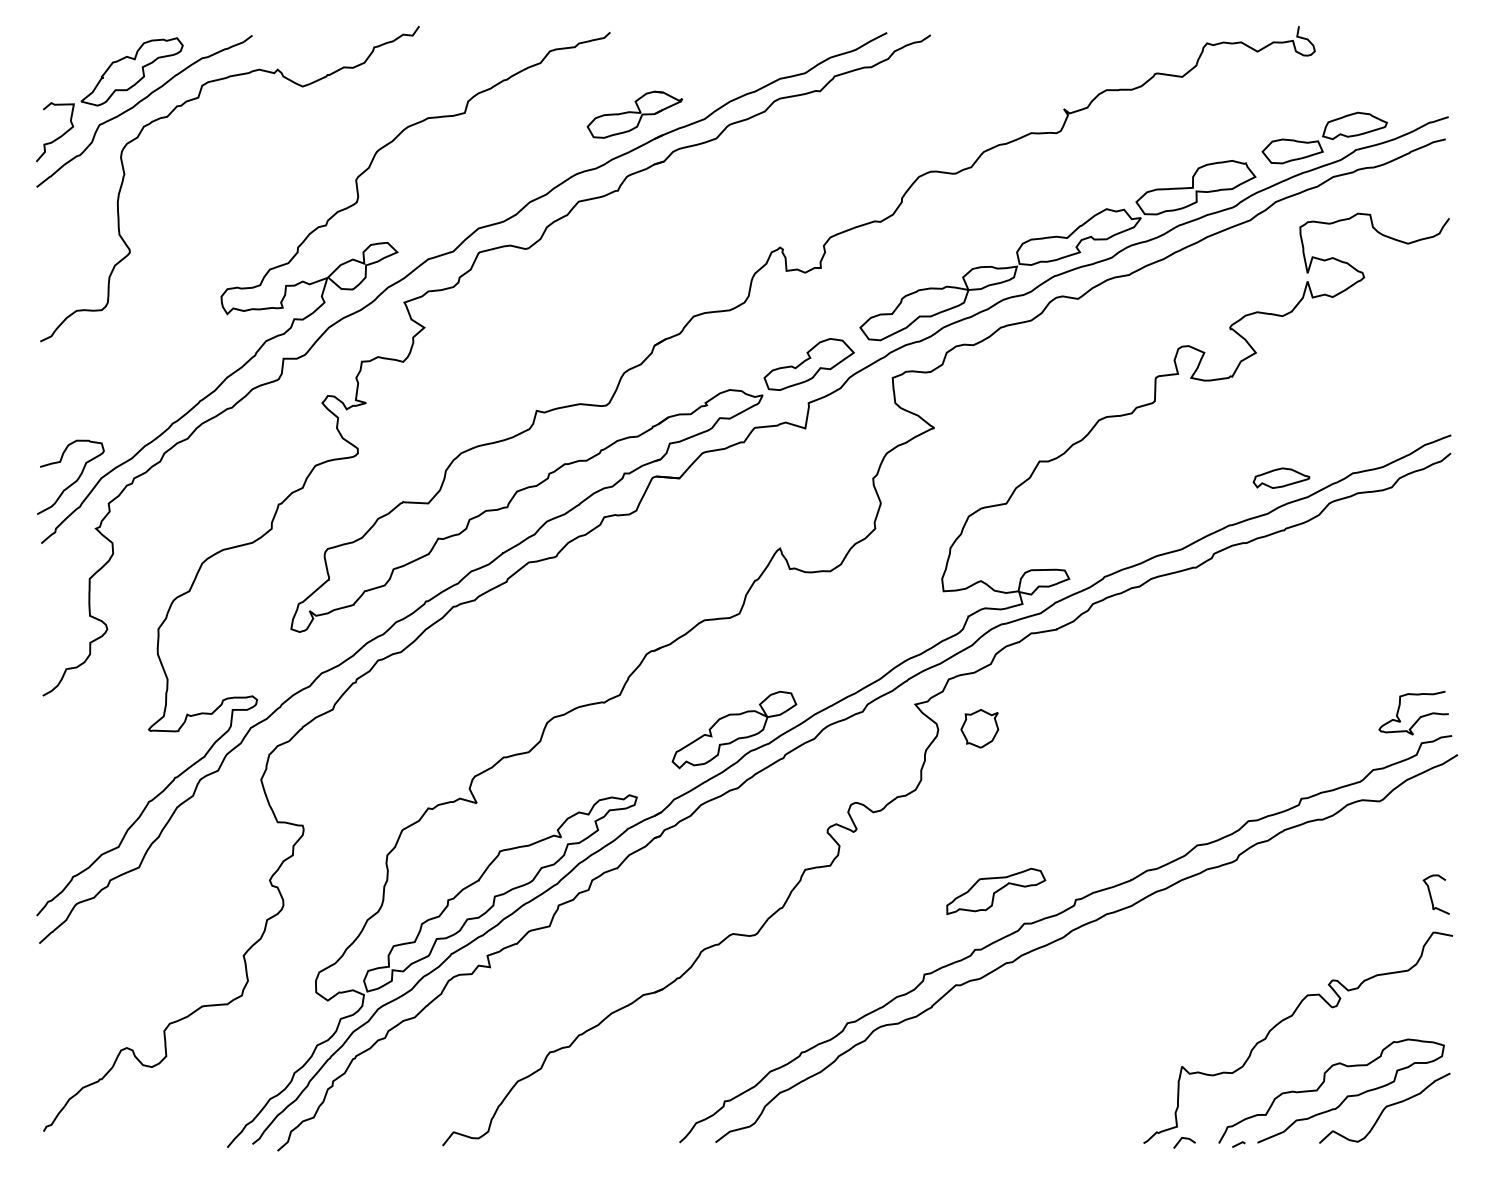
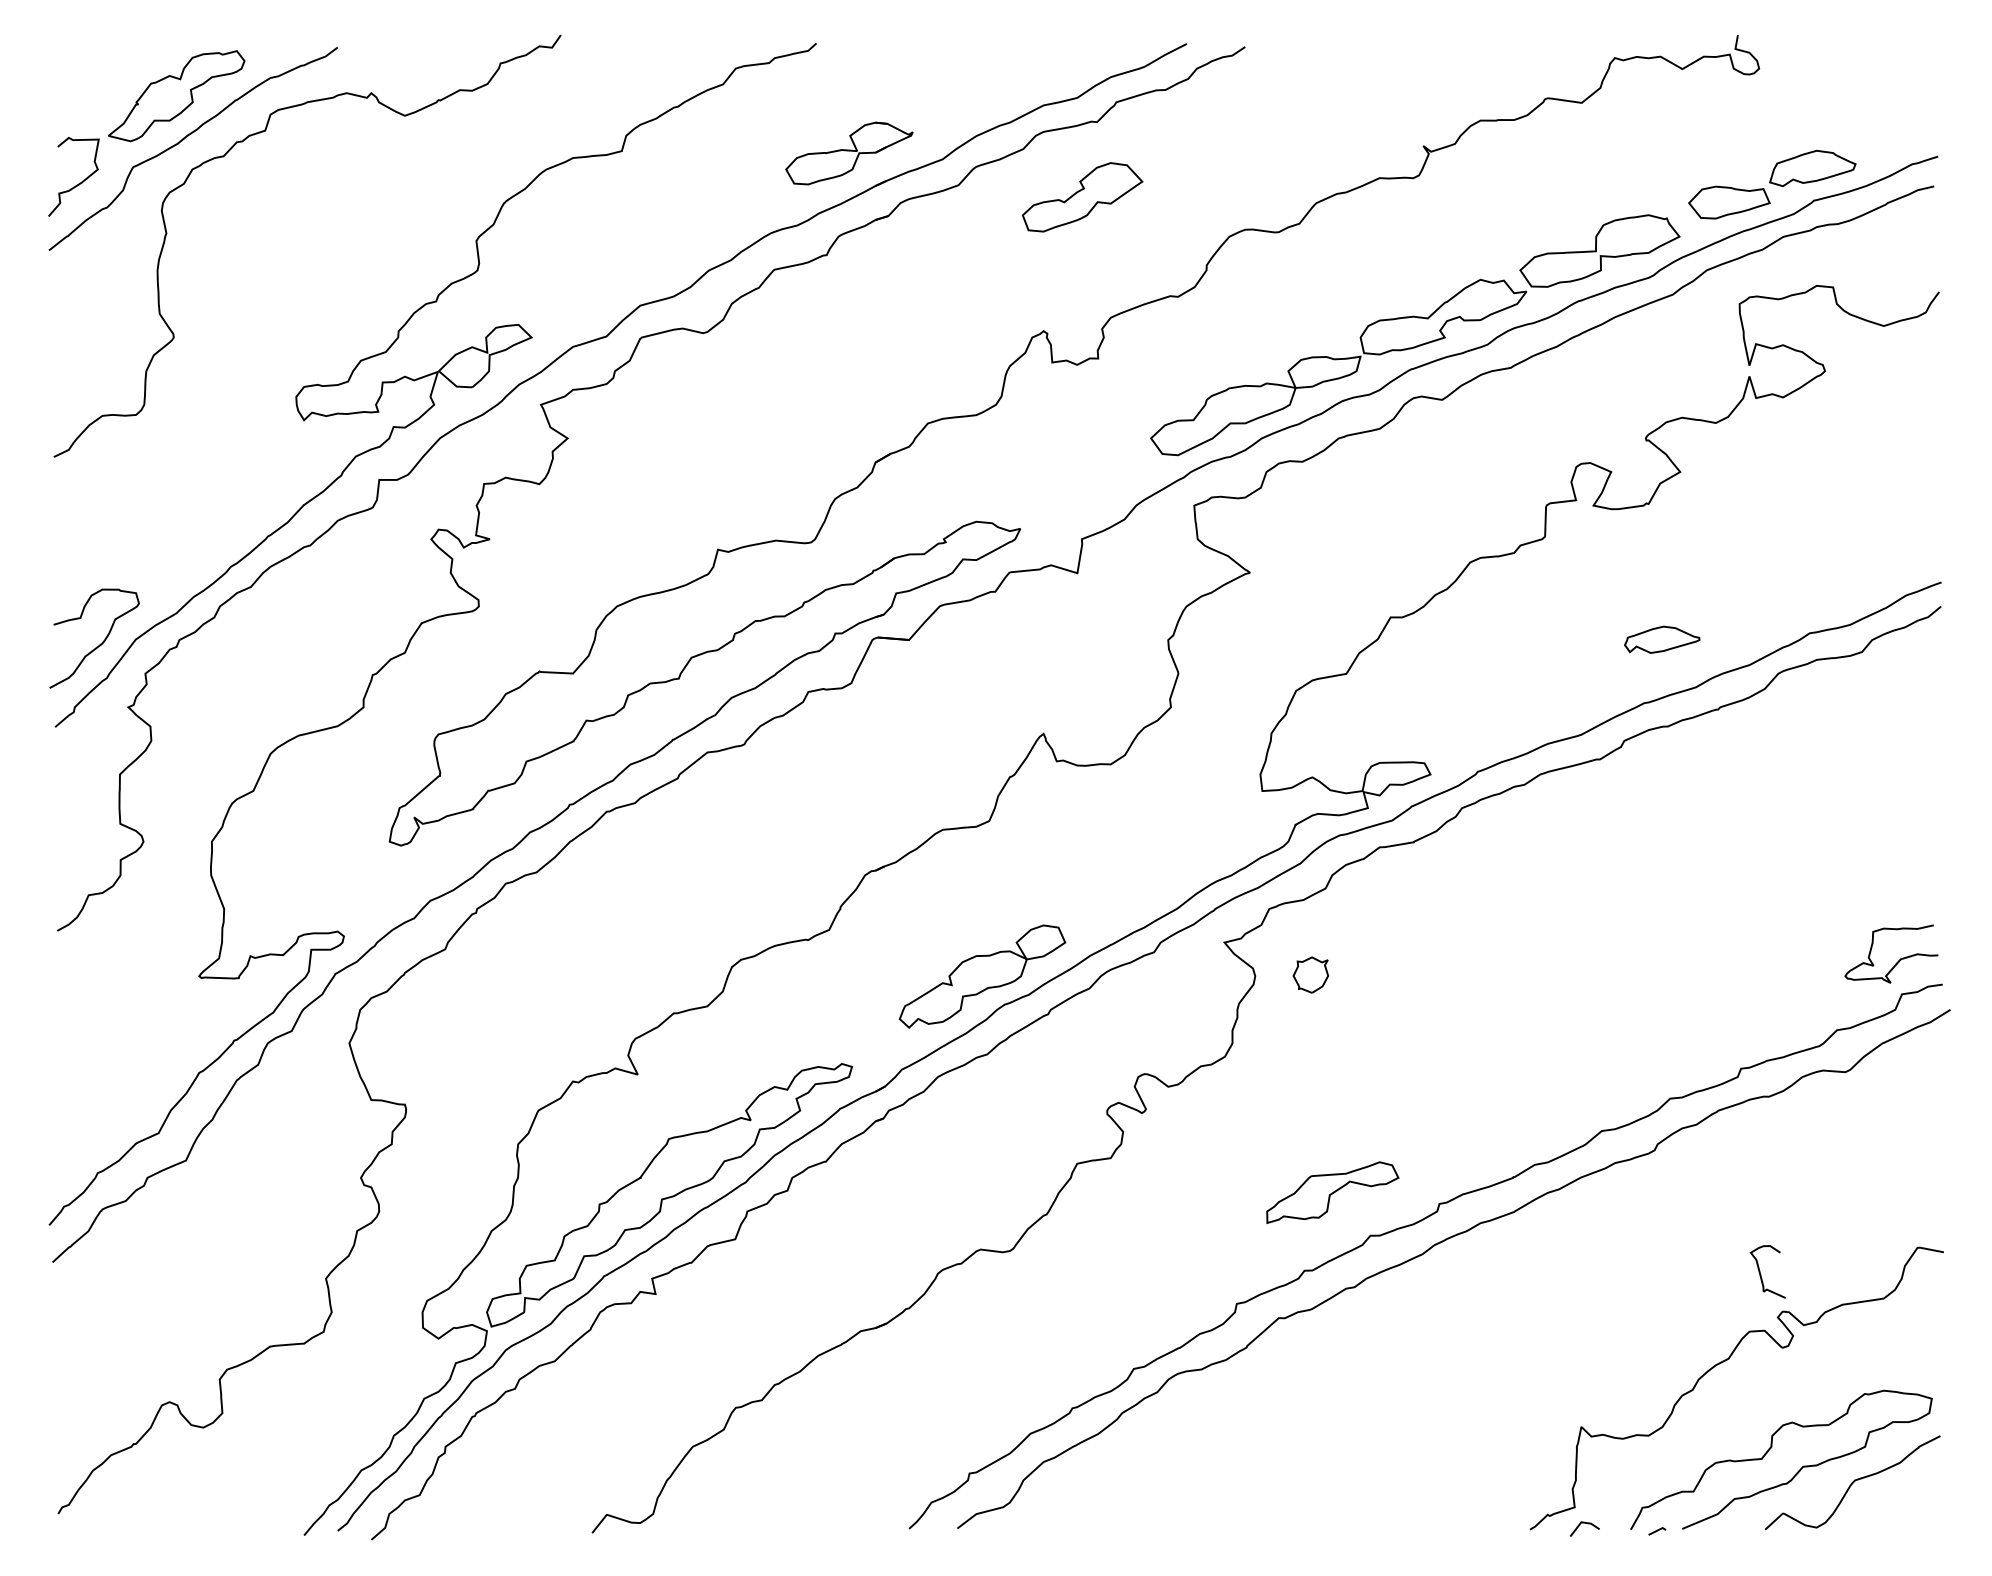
part: (808, 364) -> (1081, 197), moved
part: (1281, 477) -> (1662, 638), moved
part: (979, 728) -> (1310, 974), size x0.7
curve: (1431, 894) -> (1761, 1271), moved

